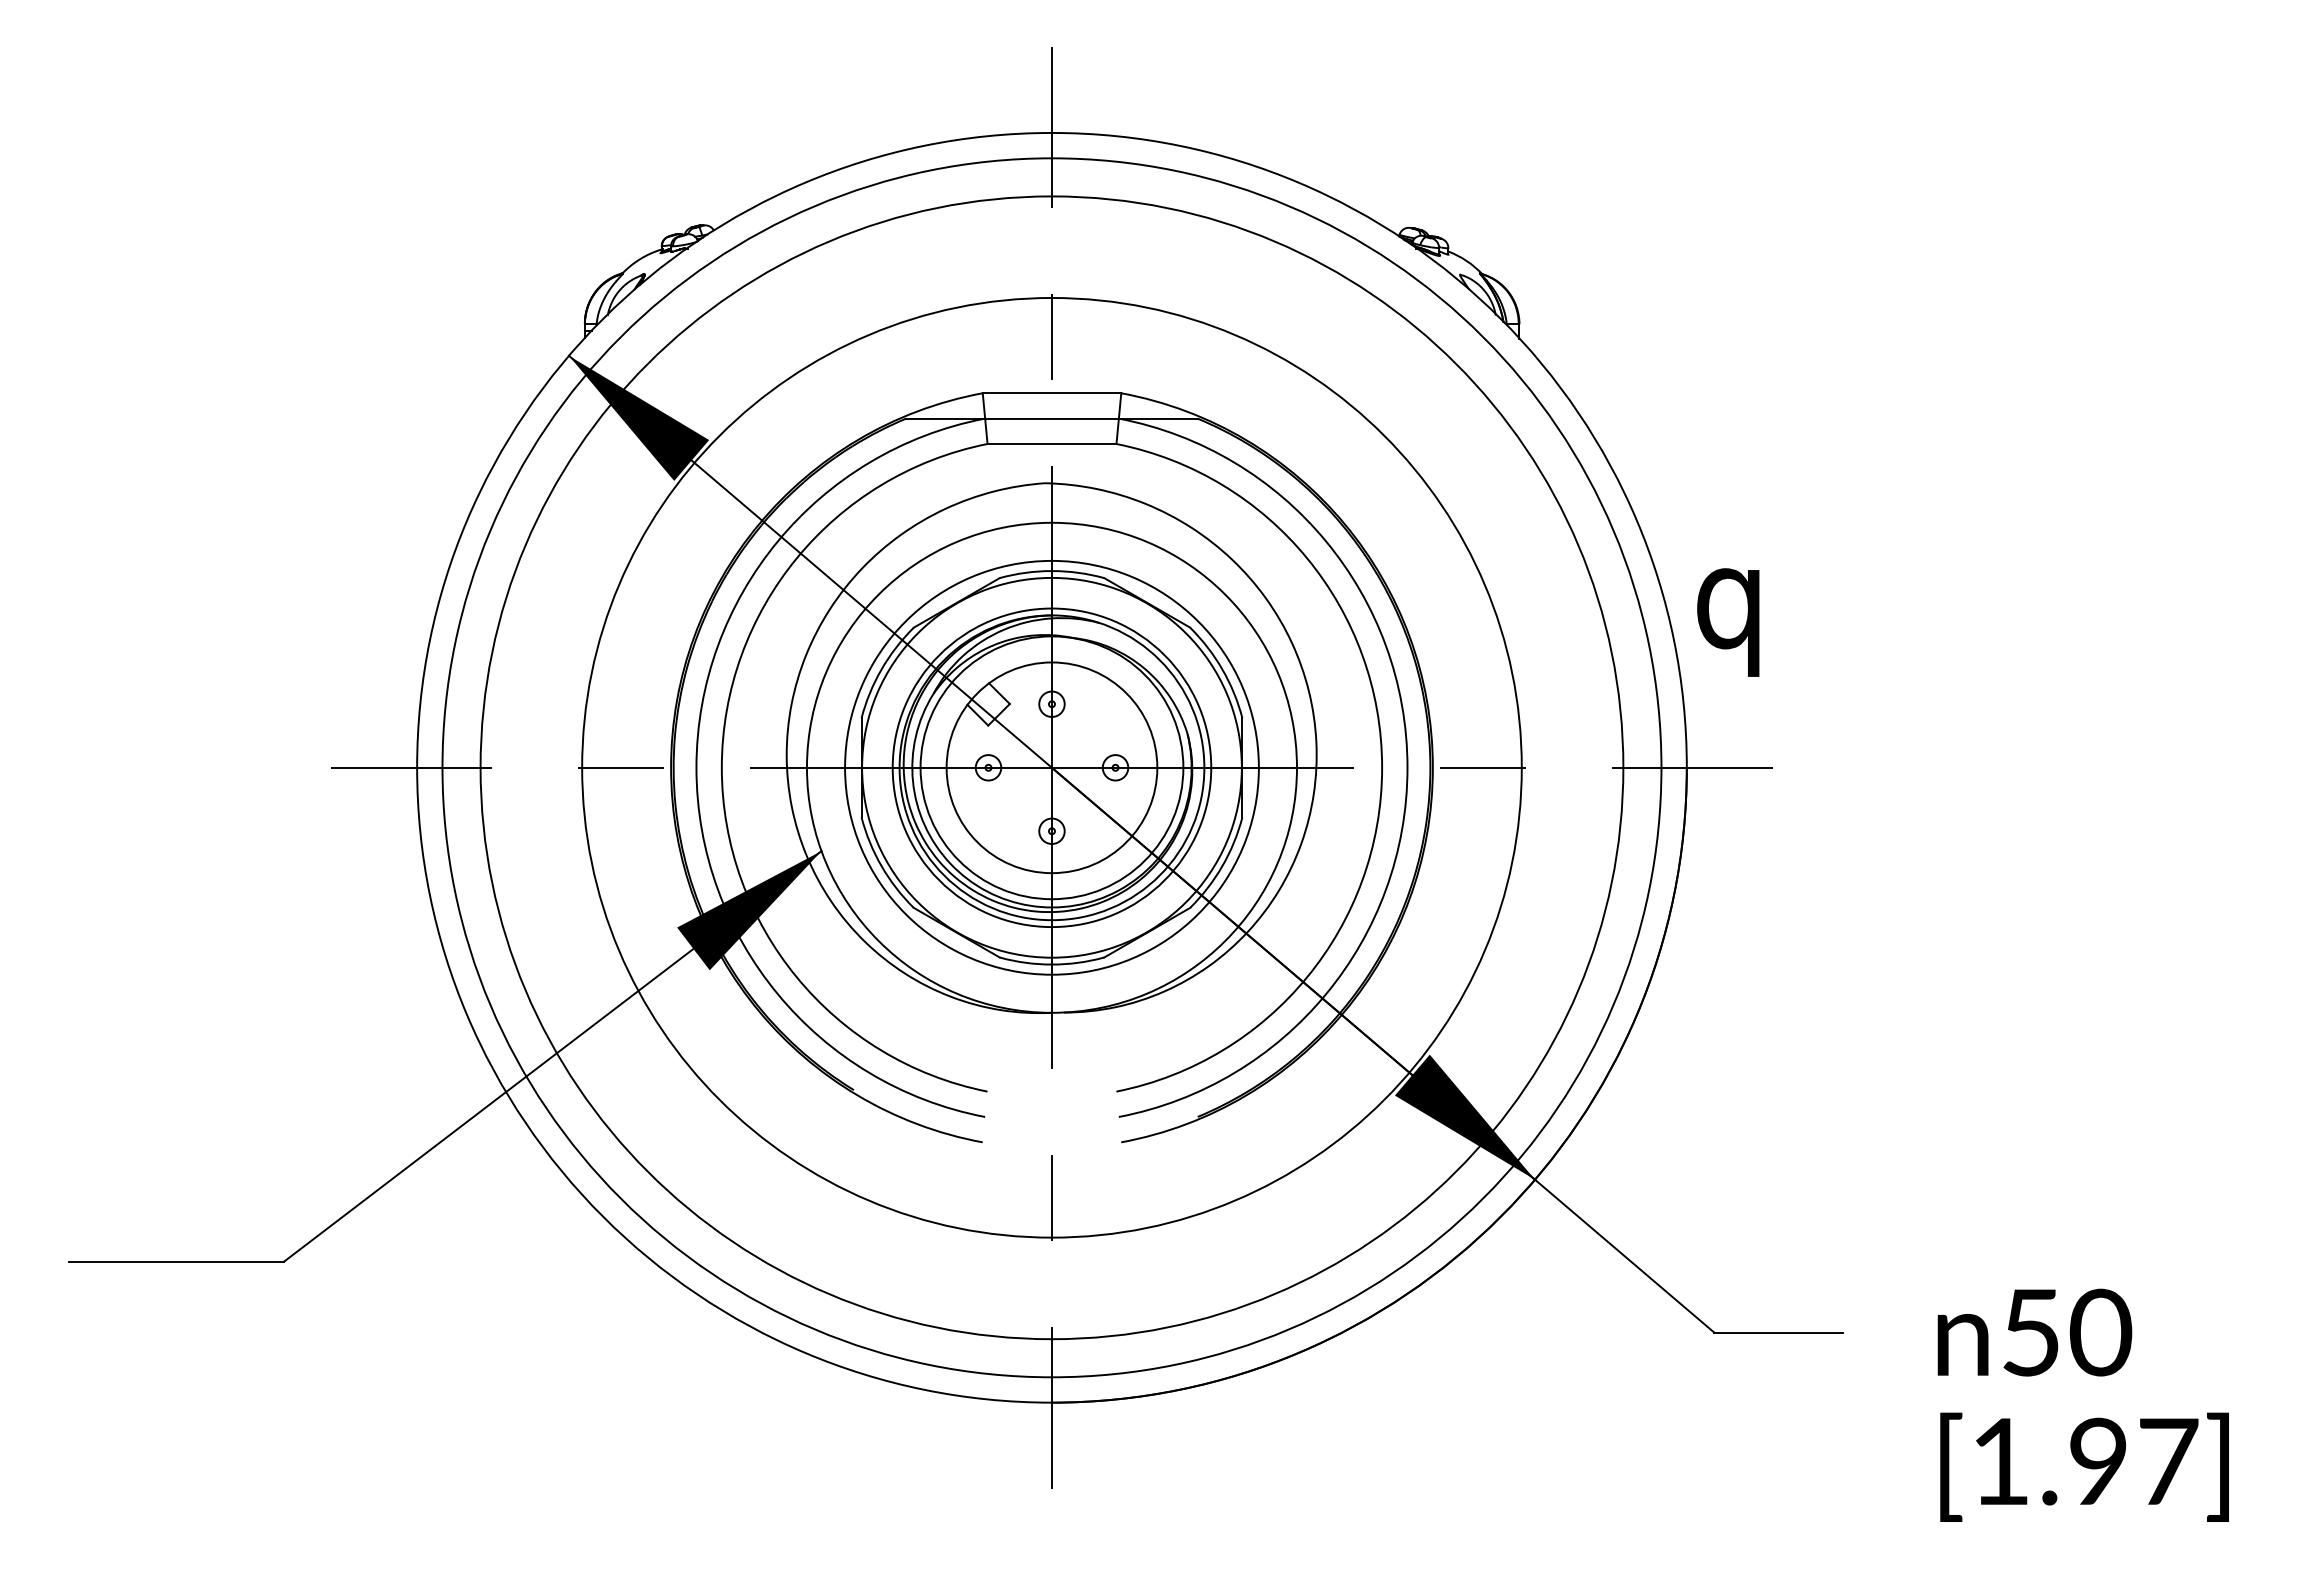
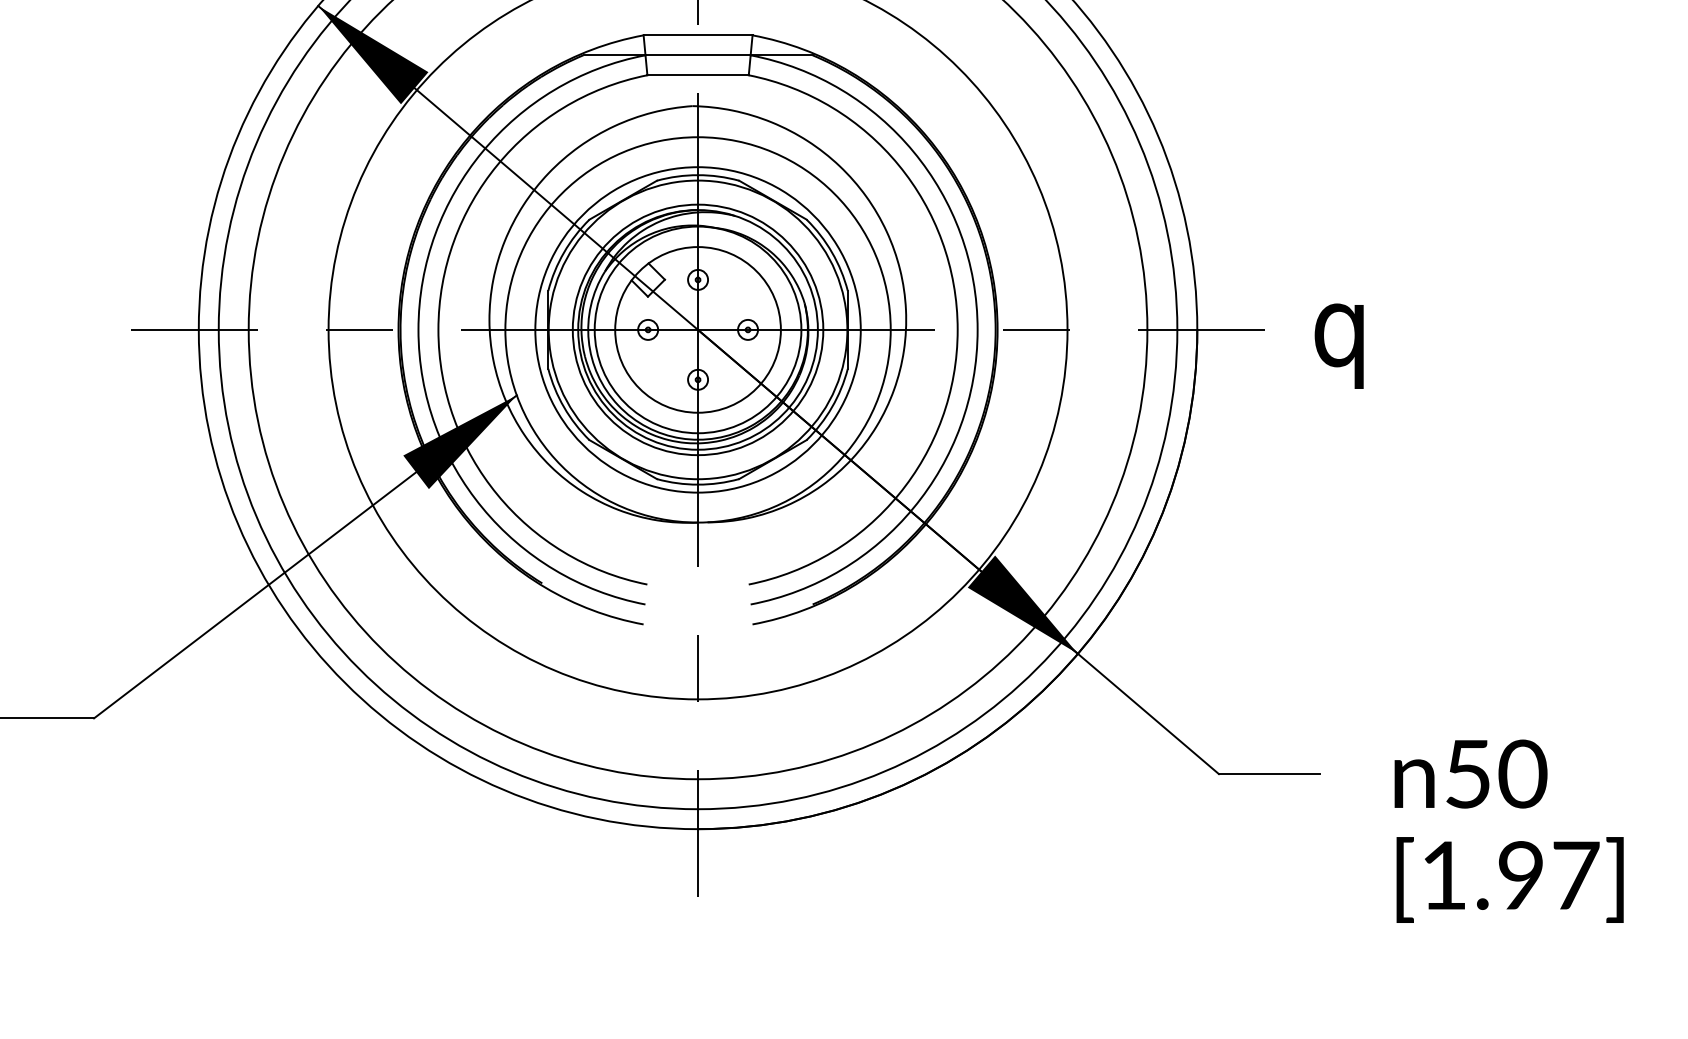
text: (1728, 622) -> (1339, 346), moved

